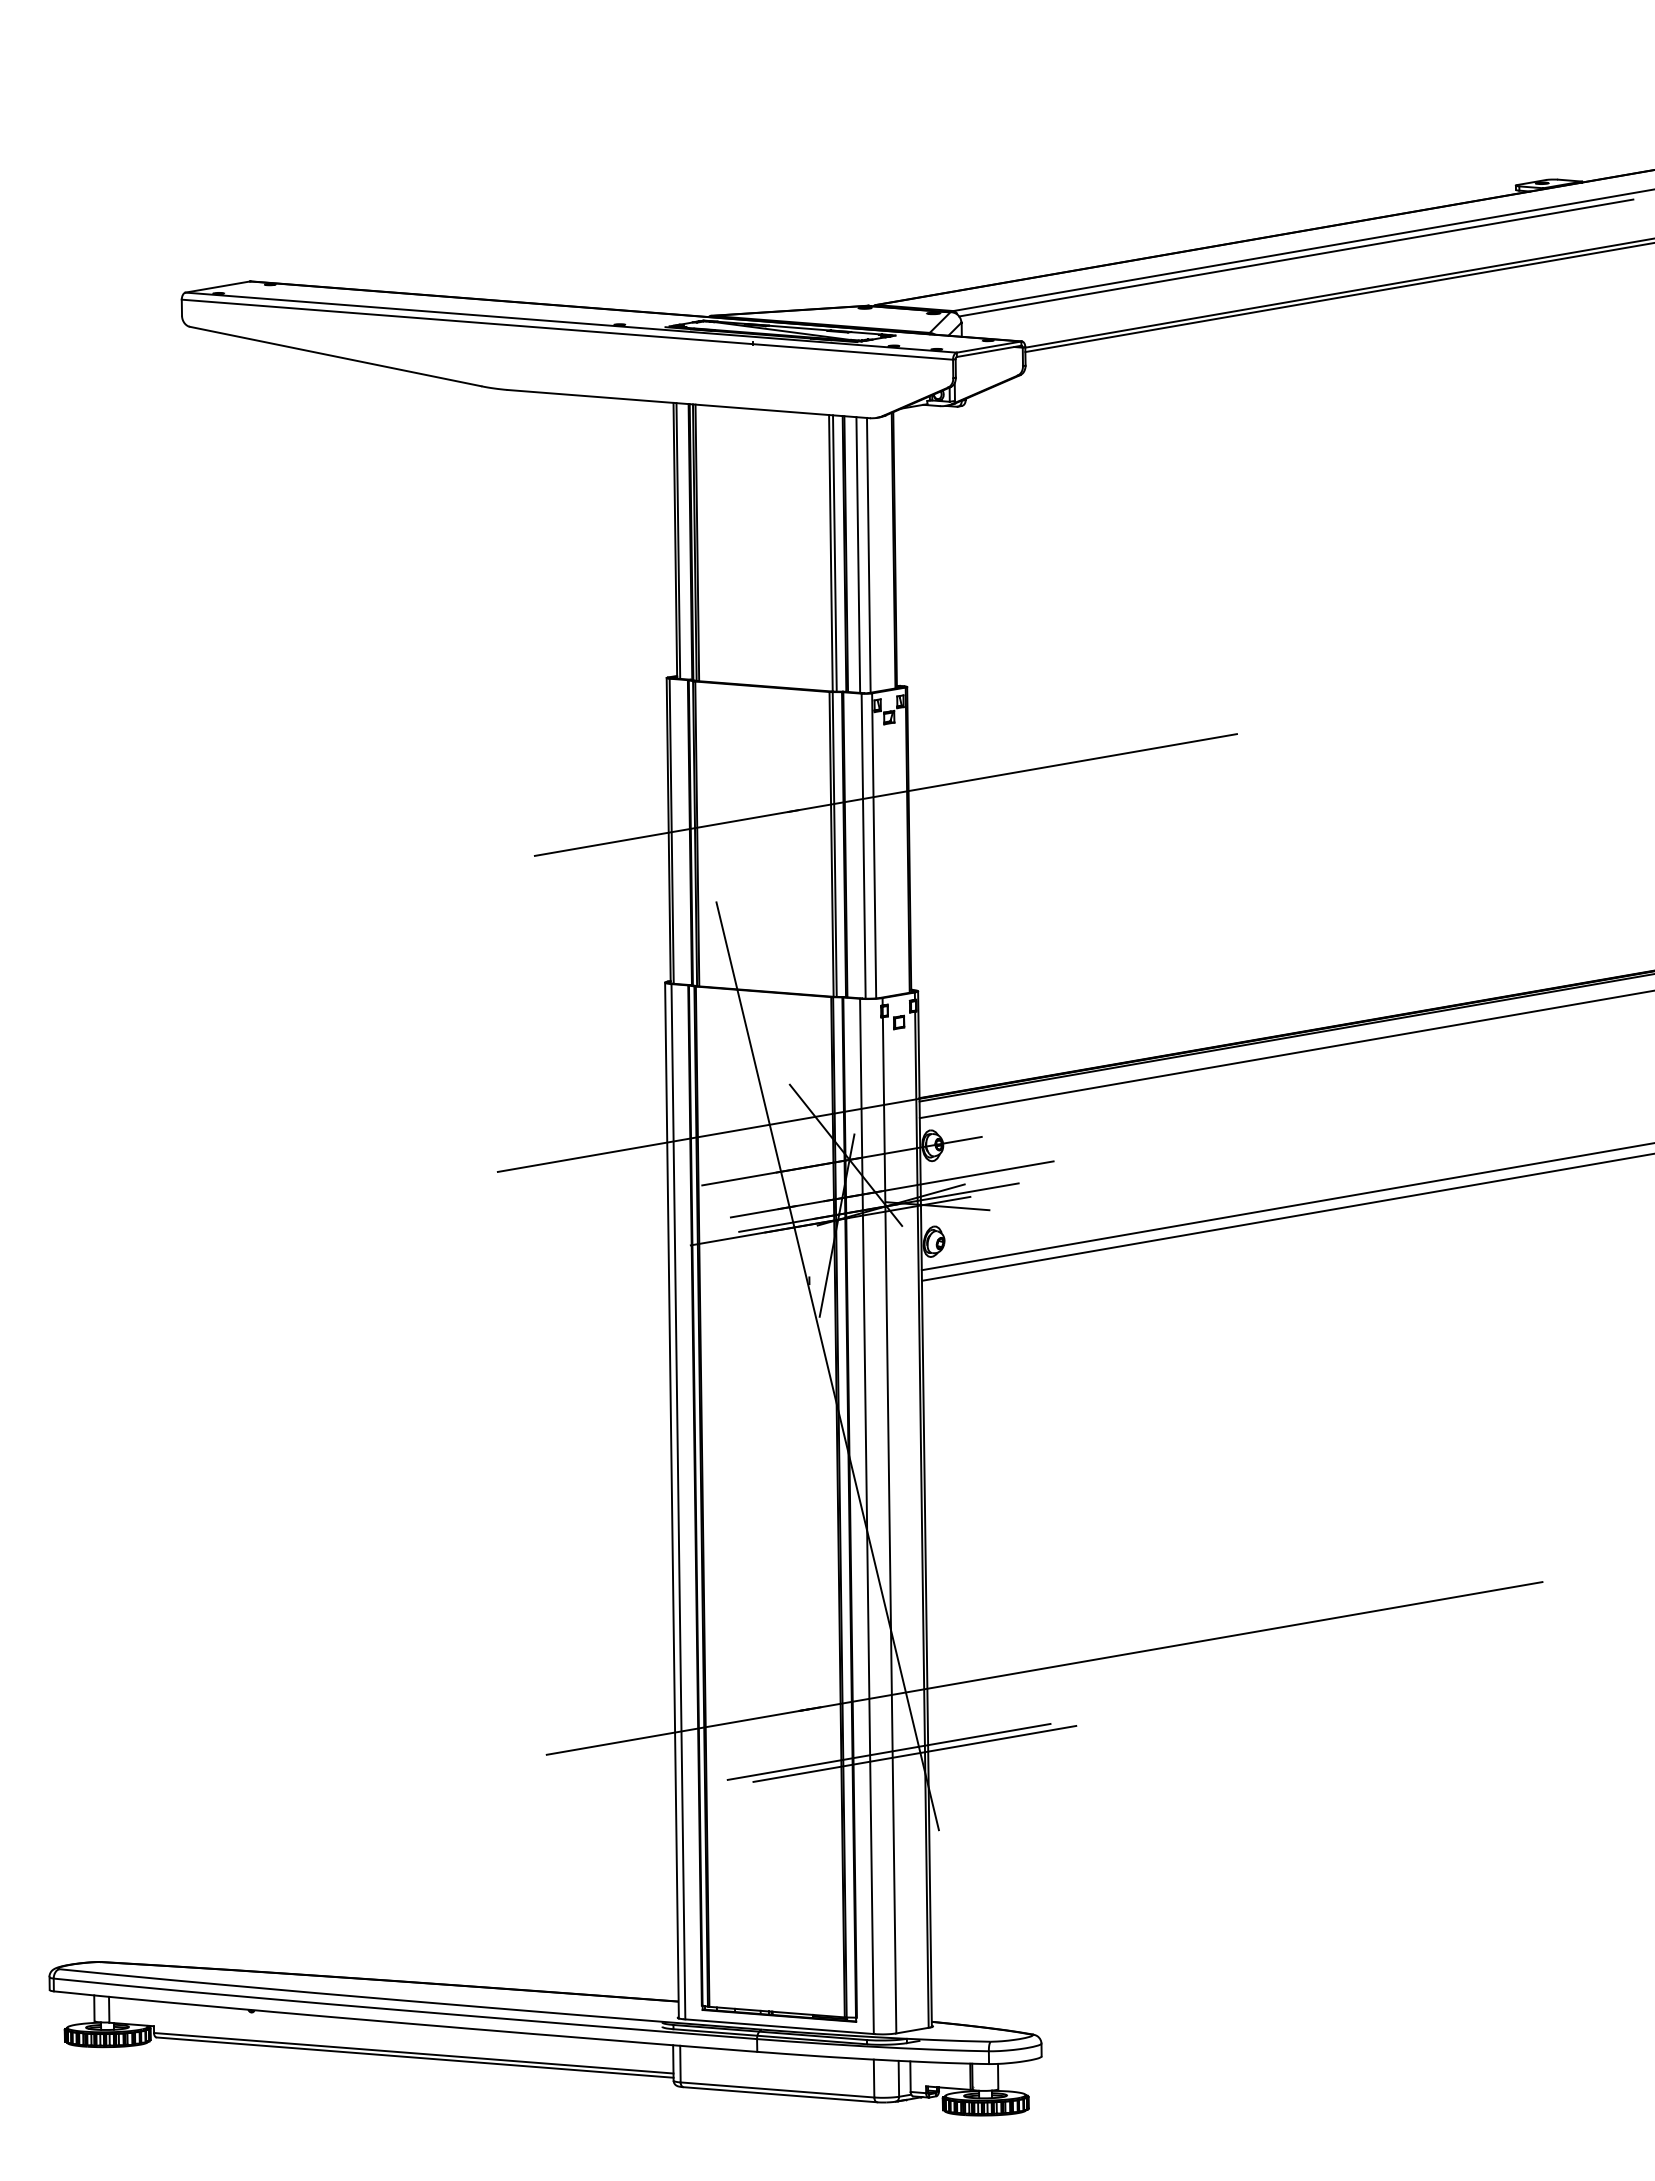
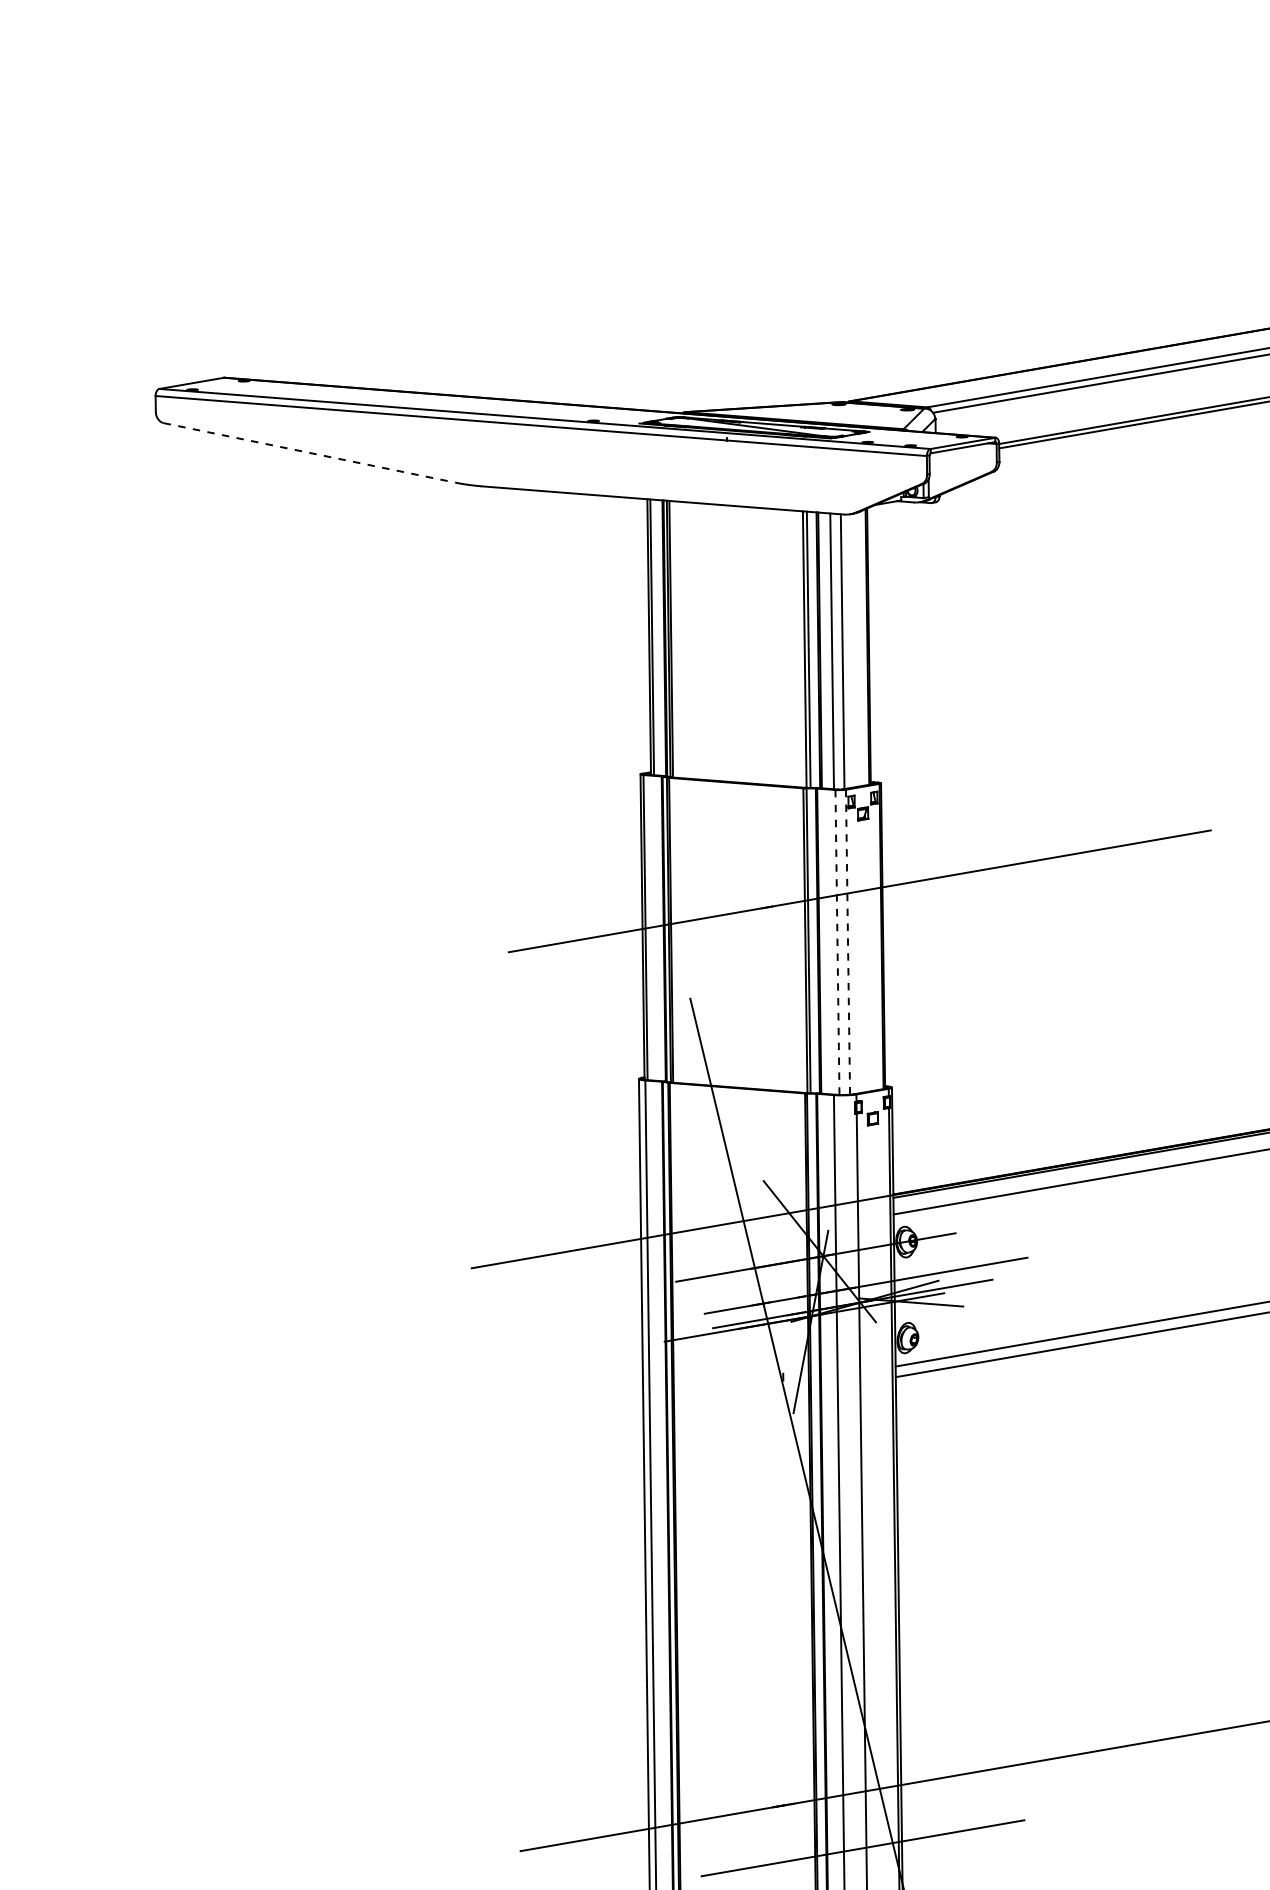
line: (335, 356) -> (309, 452), solid -> dashed
line: (874, 845) -> (848, 941), solid -> dashed
line: (863, 846) -> (837, 942), solid -> dashed
line: (914, 1753) -> (888, 1849), removed

